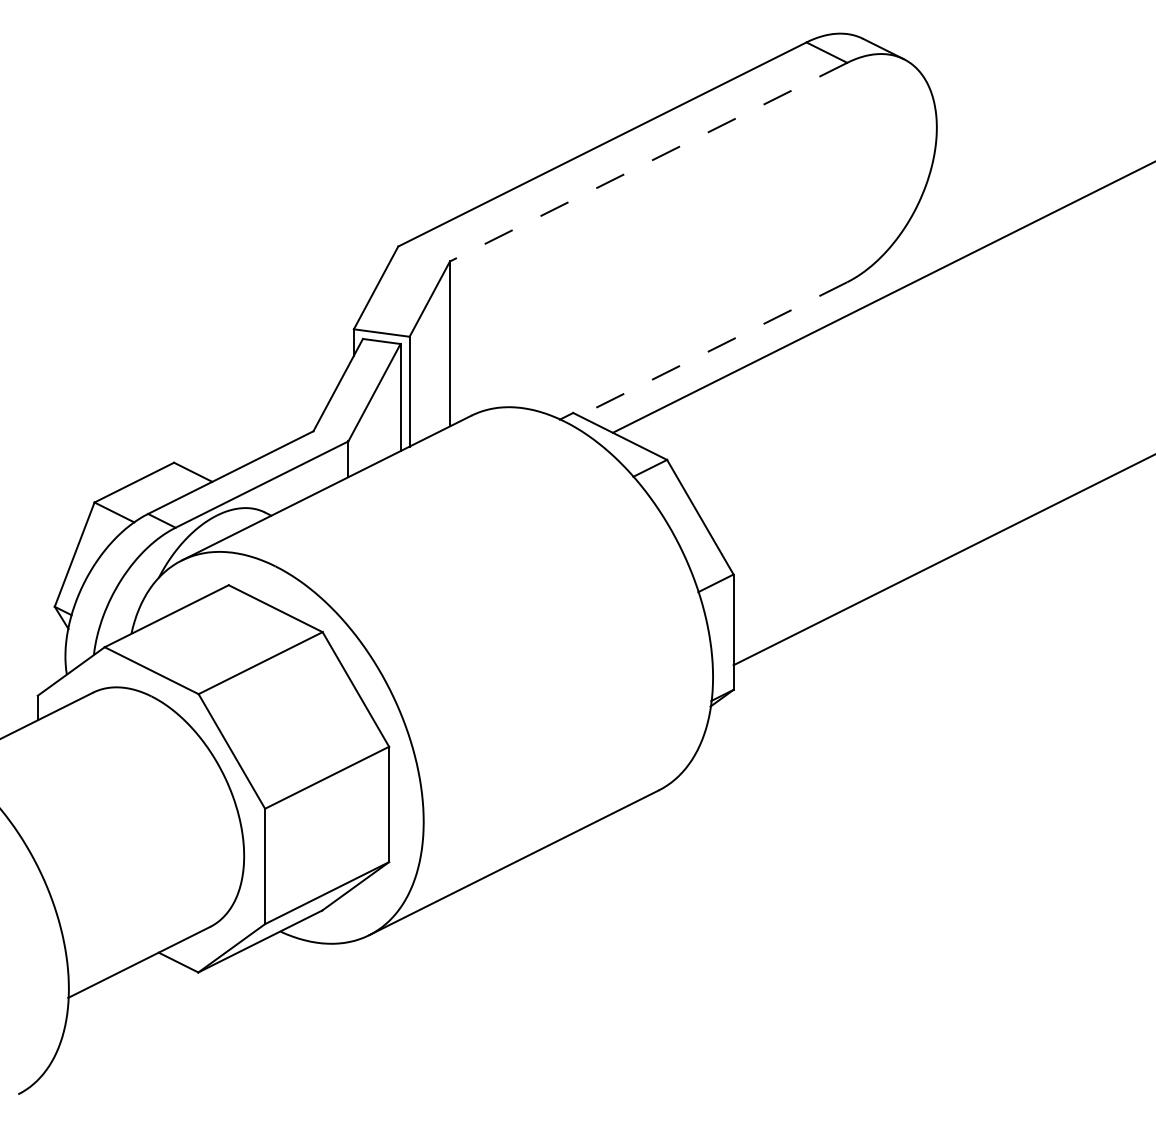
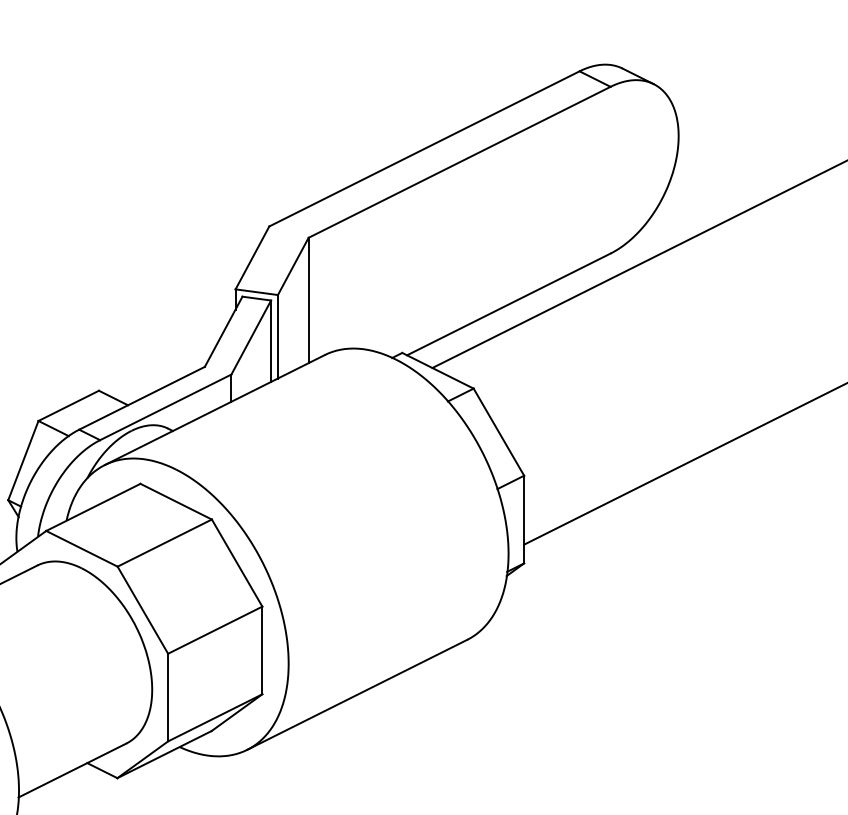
line: (648, 162) -> (459, 162), dashed -> solid
line: (713, 349) -> (508, 304), dashed -> solid

